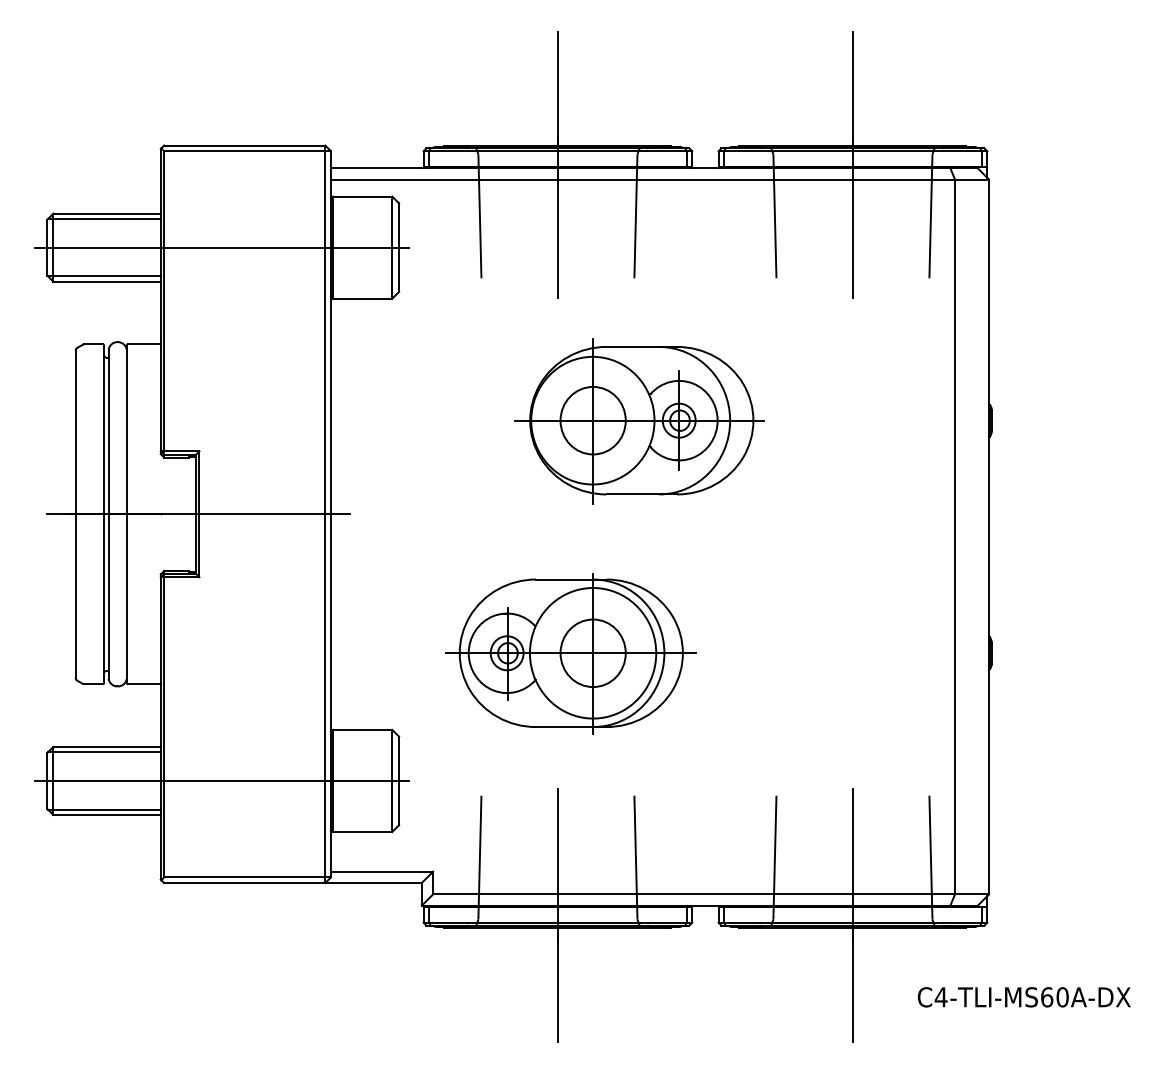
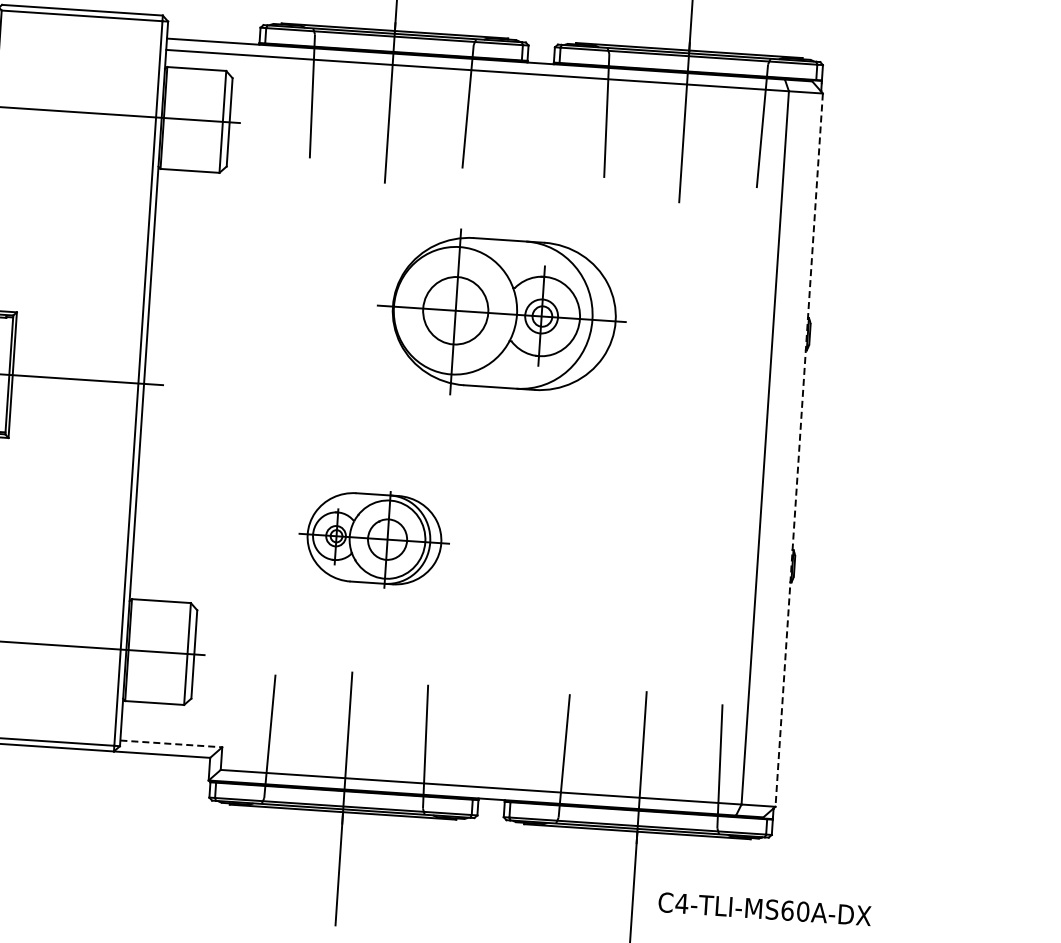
part: (639, 421) -> (501, 314), moved
line: (989, 537) -> (799, 450), solid -> dashed
part: (570, 653) -> (373, 538), size x0.6
line: (382, 871) -> (171, 743), solid -> dashed
text: (1023, 997) -> (764, 909), moved

